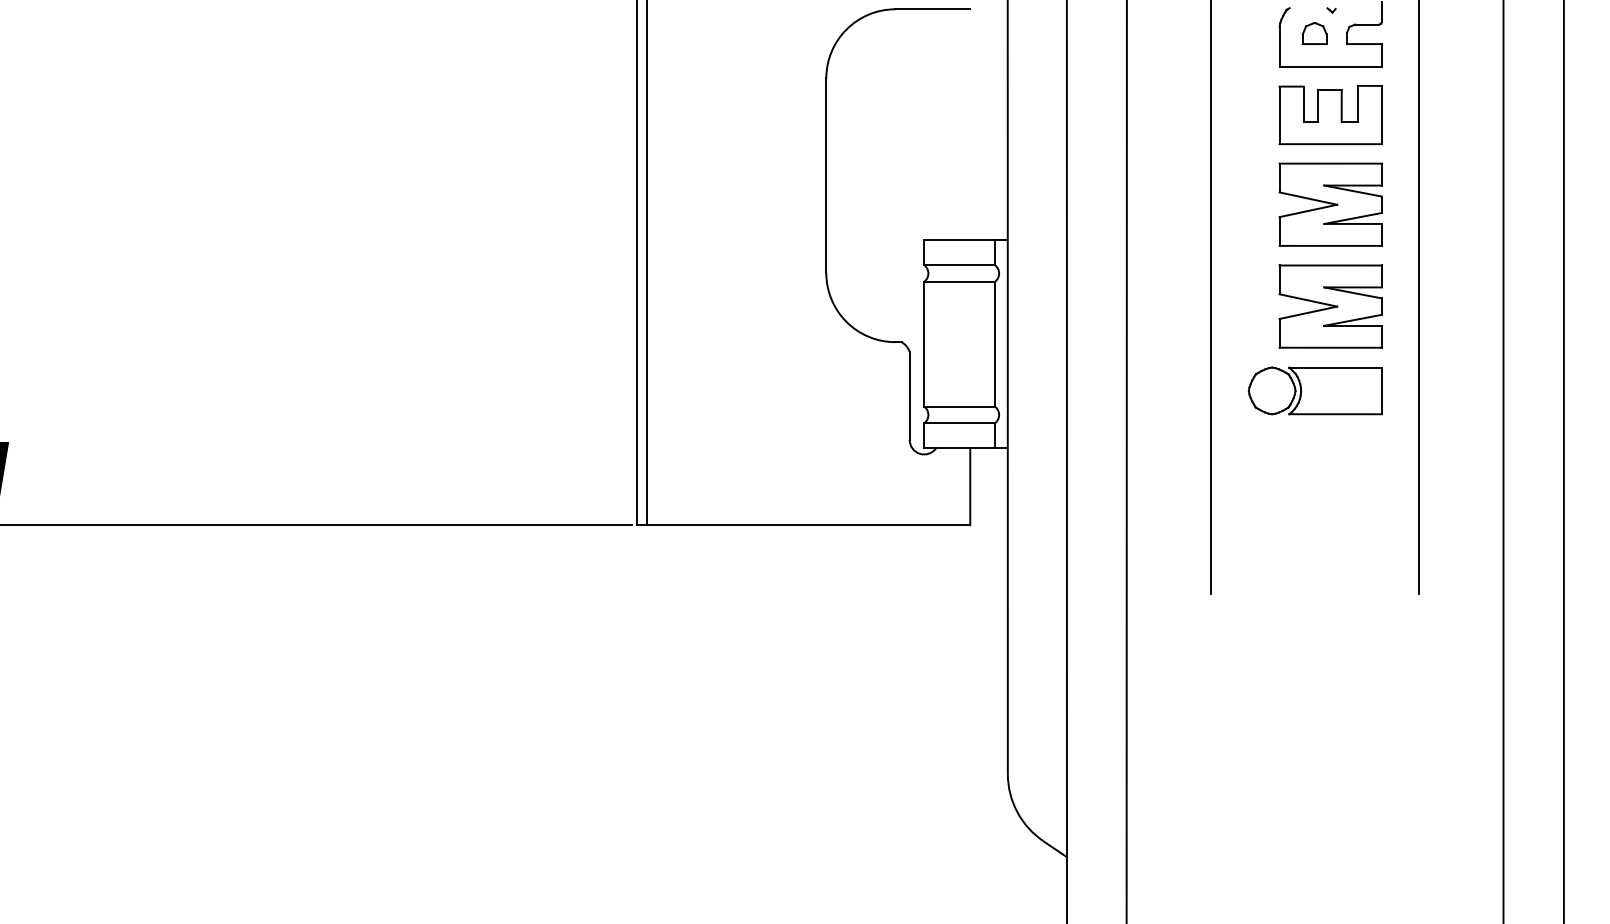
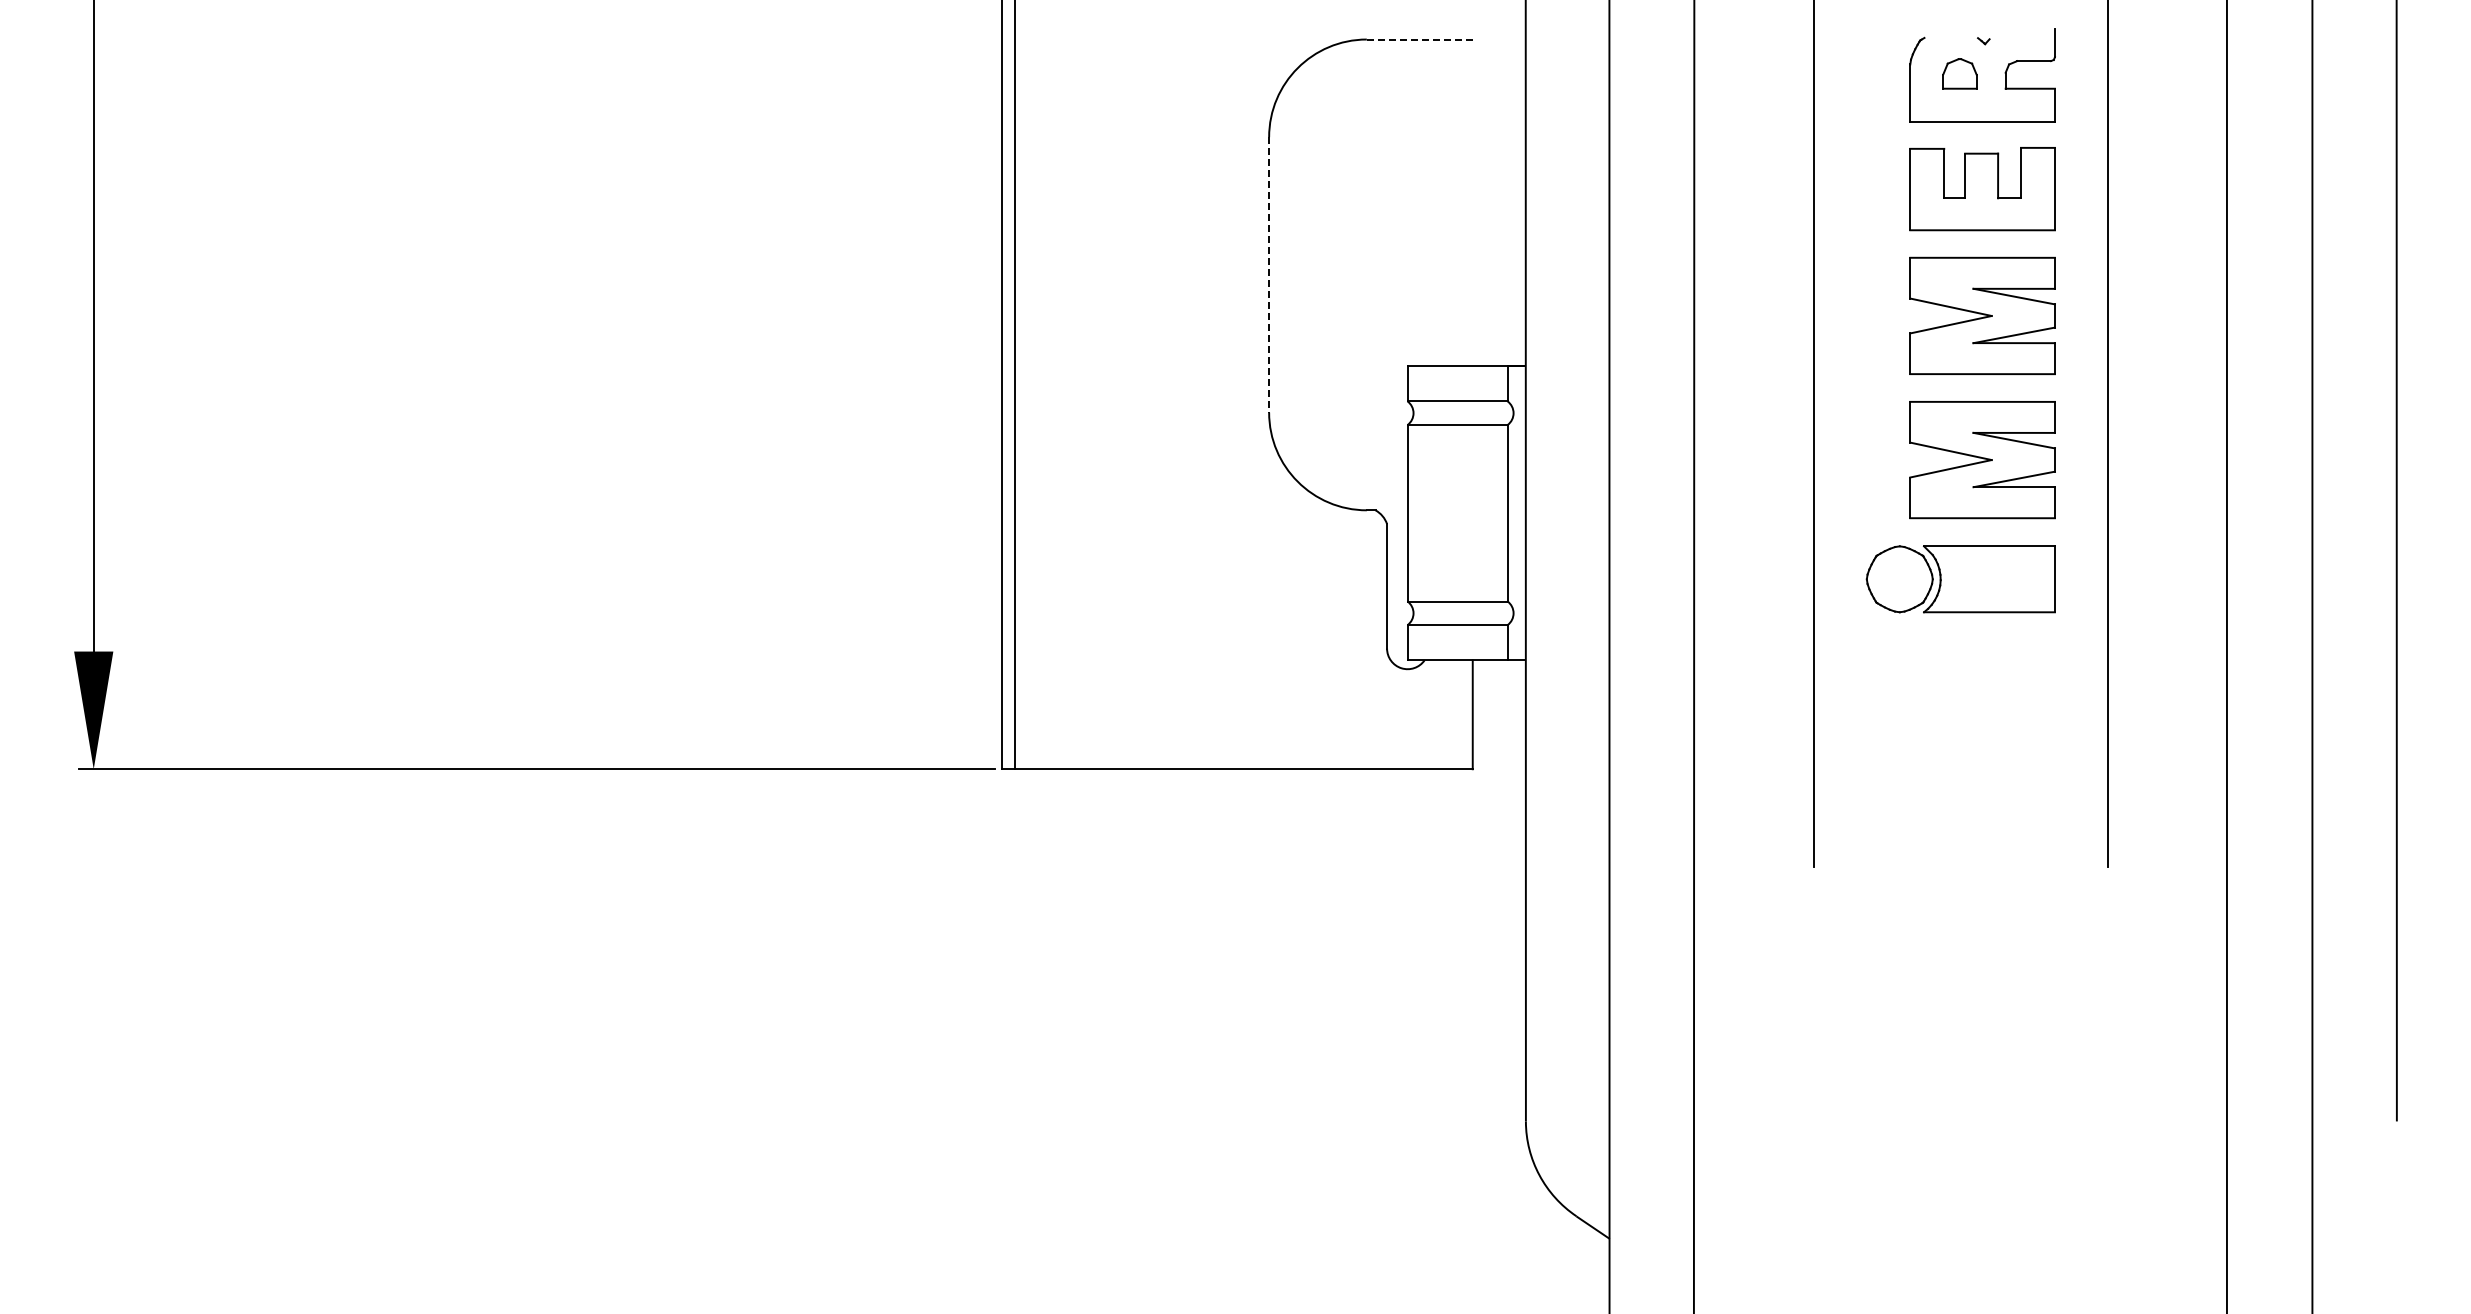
line: (932, 9) -> (1419, 39), solid -> dashed
line: (826, 175) -> (1269, 274), solid -> dashed

